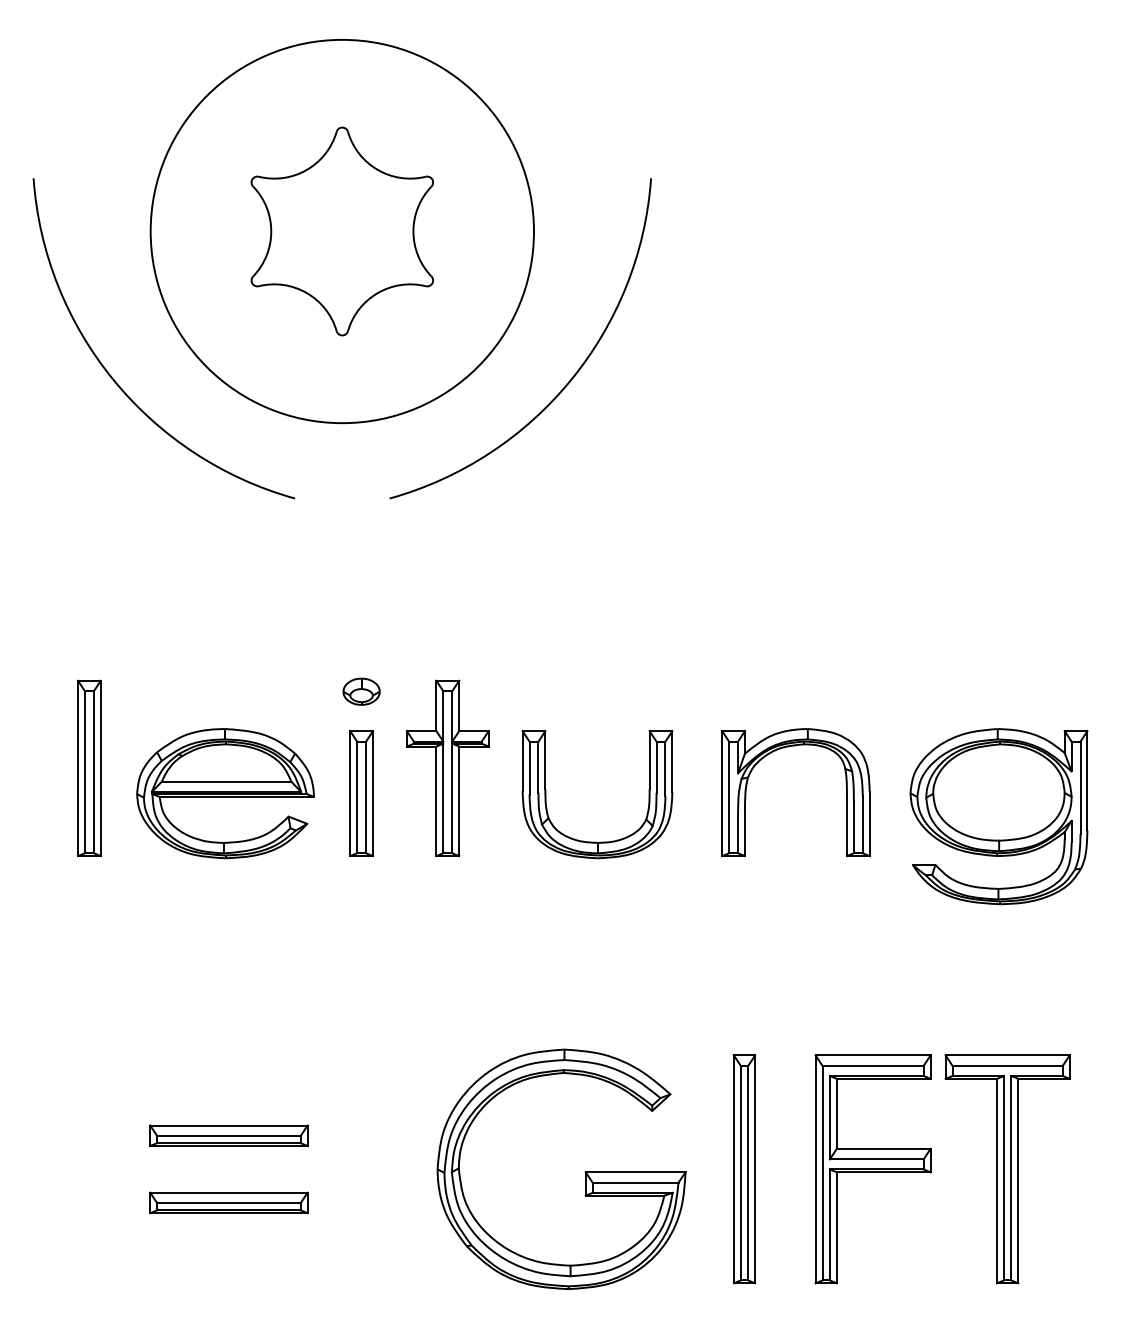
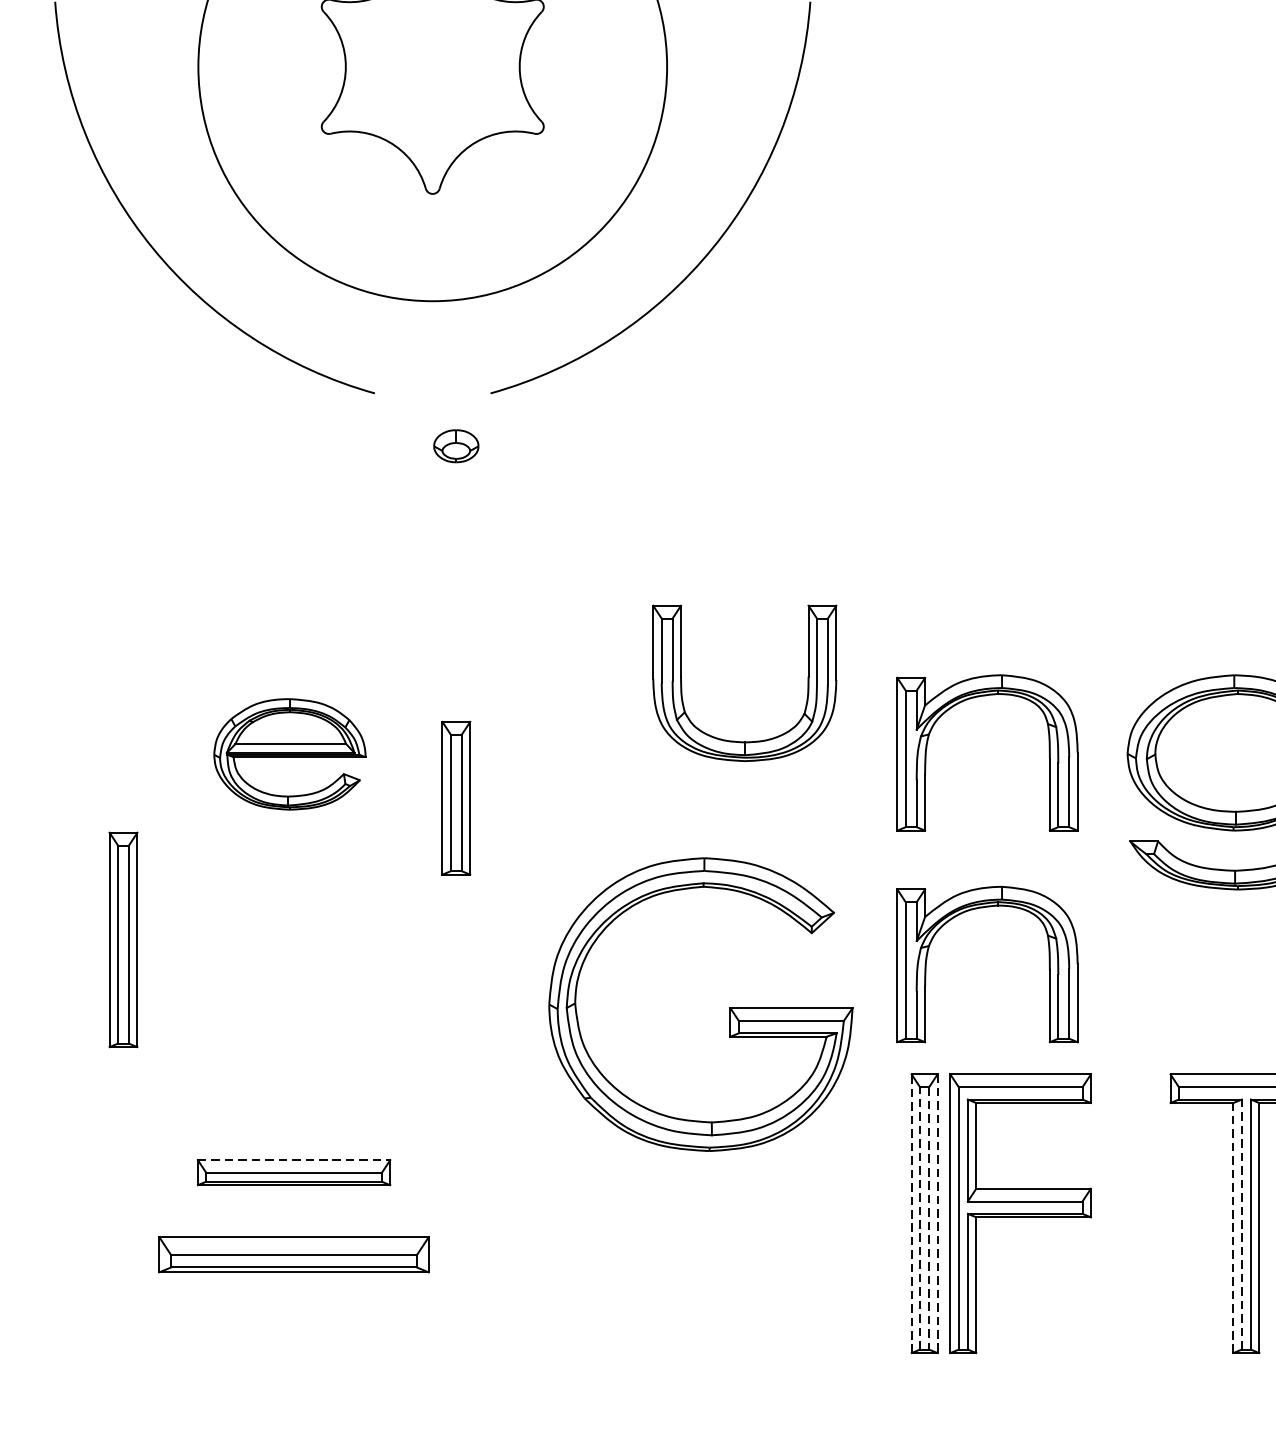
part: (361, 691) -> (456, 445), moved
part: (89, 768) -> (123, 939), moved
part: (447, 768) -> (561, 723), removed
part: (225, 793) -> (289, 754), size x0.7
part: (361, 793) -> (456, 798), moved
part: (595, 841) -> (742, 740), moved
part: (784, 921) -> (973, 910), added
line: (228, 1125) -> (293, 1160), solid -> dashed
line: (733, 1169) -> (911, 1213), solid -> dashed
line: (755, 1169) -> (938, 1213), solid -> dashed
part: (872, 1169) -> (1019, 1213), moved
part: (584, 1172) -> (728, 1008), moved
line: (740, 1172) -> (919, 1217), solid -> dashed
line: (748, 1173) -> (929, 1218), solid -> dashed
line: (1003, 1177) -> (1241, 1223), solid -> dashed
line: (997, 1180) -> (1233, 1227), solid -> dashed
part: (228, 1202) -> (293, 1254), size x1.4

